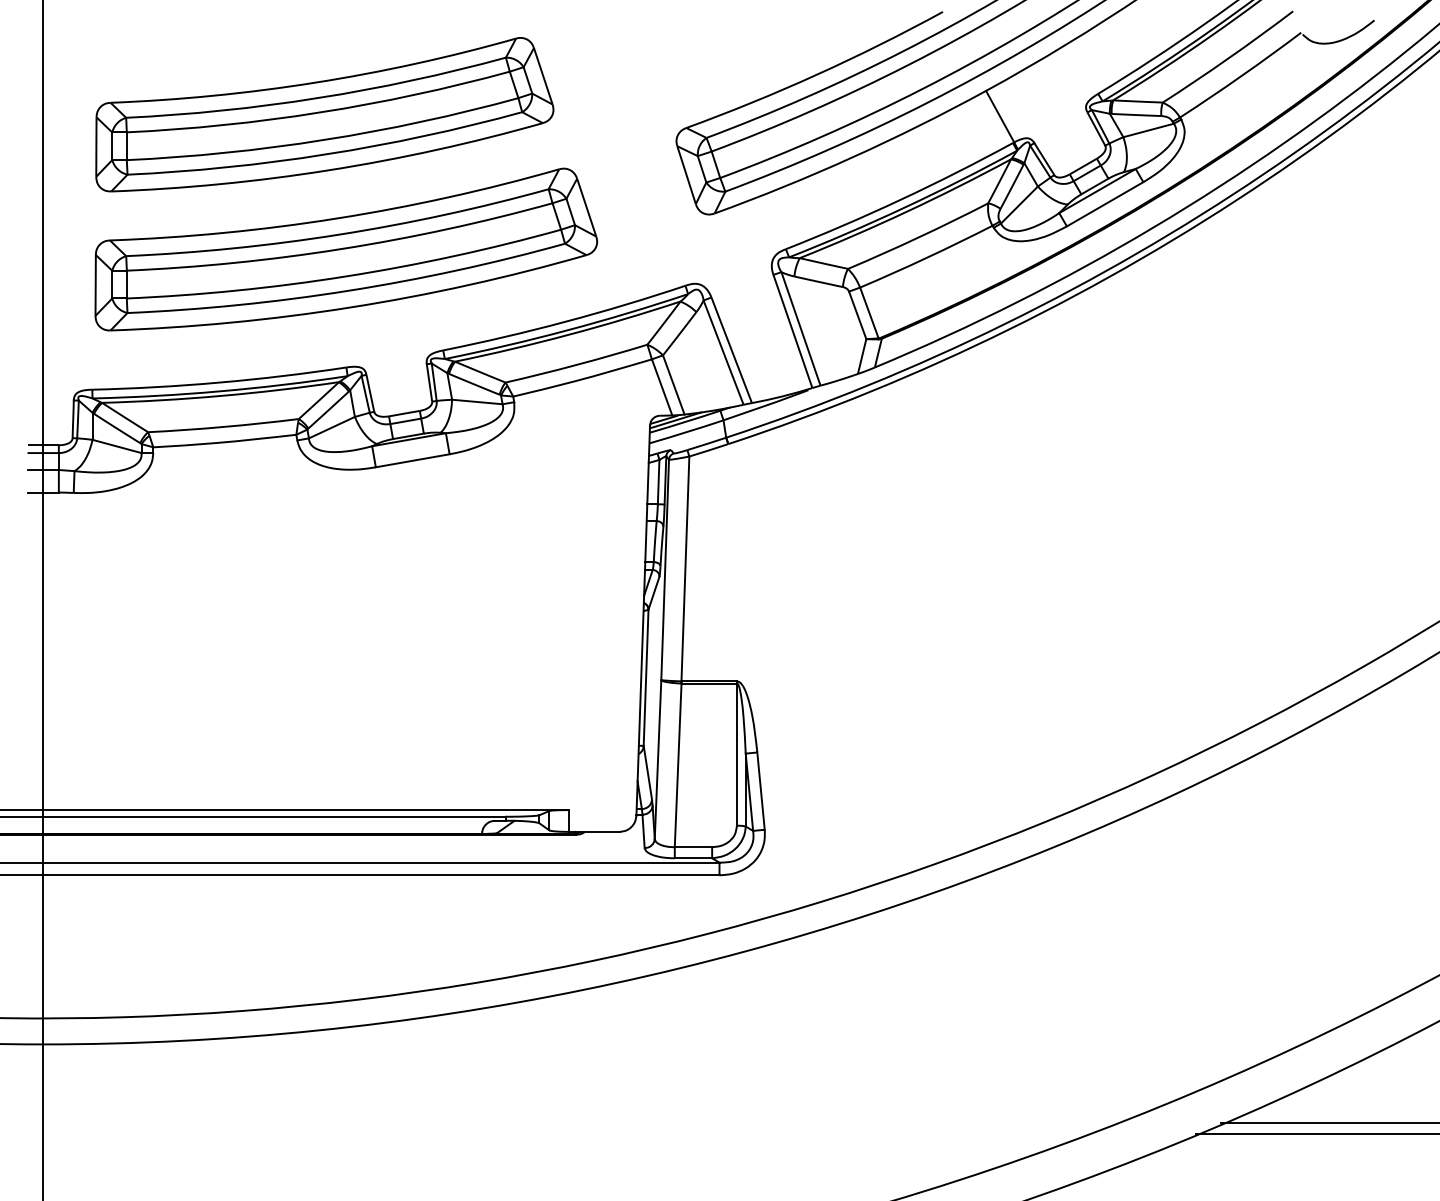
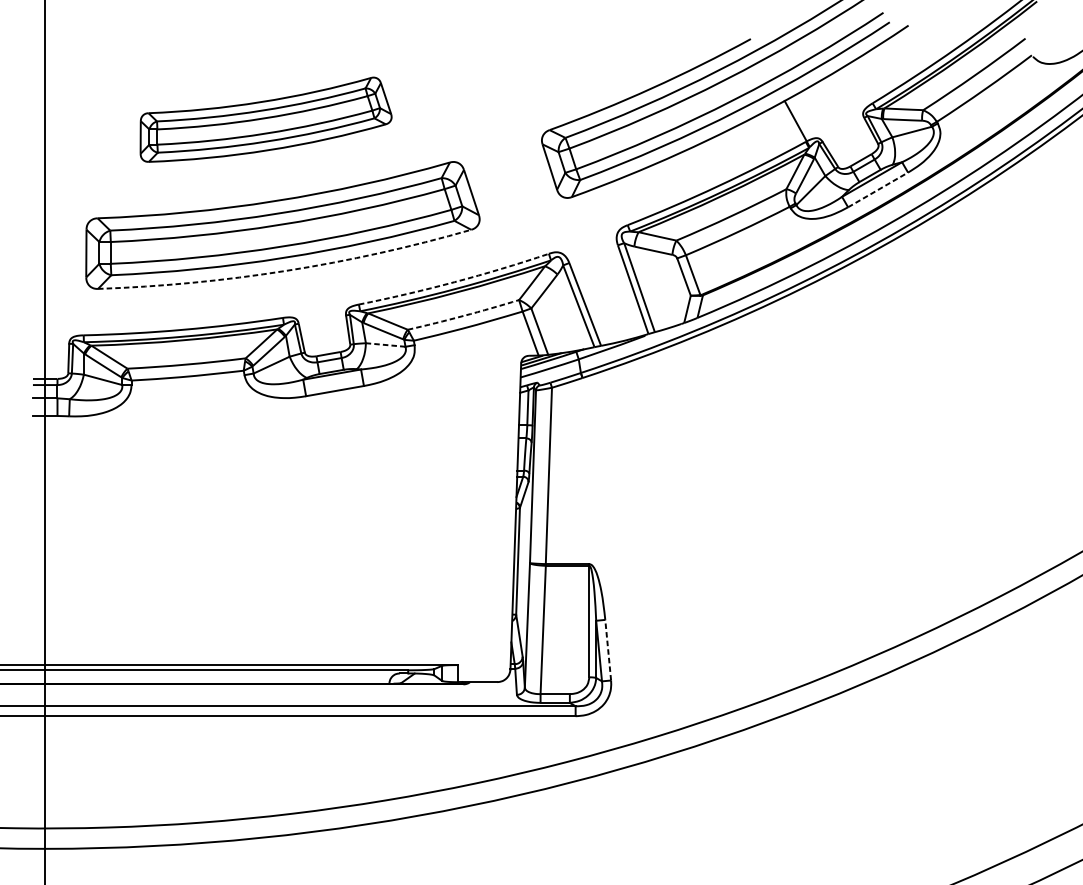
part: (324, 114) -> (265, 119), size x0.7
line: (1105, 204) -> (878, 190), solid -> dashed
arc: (350, 307) -> (286, 270), solid -> dashed
arc: (565, 321) -> (454, 281), solid -> dashed
arc: (576, 364) -> (463, 315), solid -> dashed
line: (476, 401) -> (385, 344), solid -> dashed
line: (761, 791) -> (608, 650), solid -> dashed

